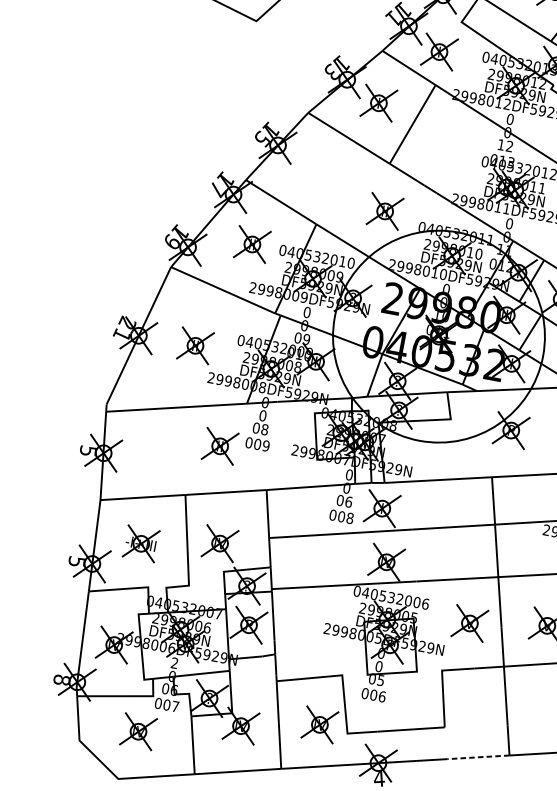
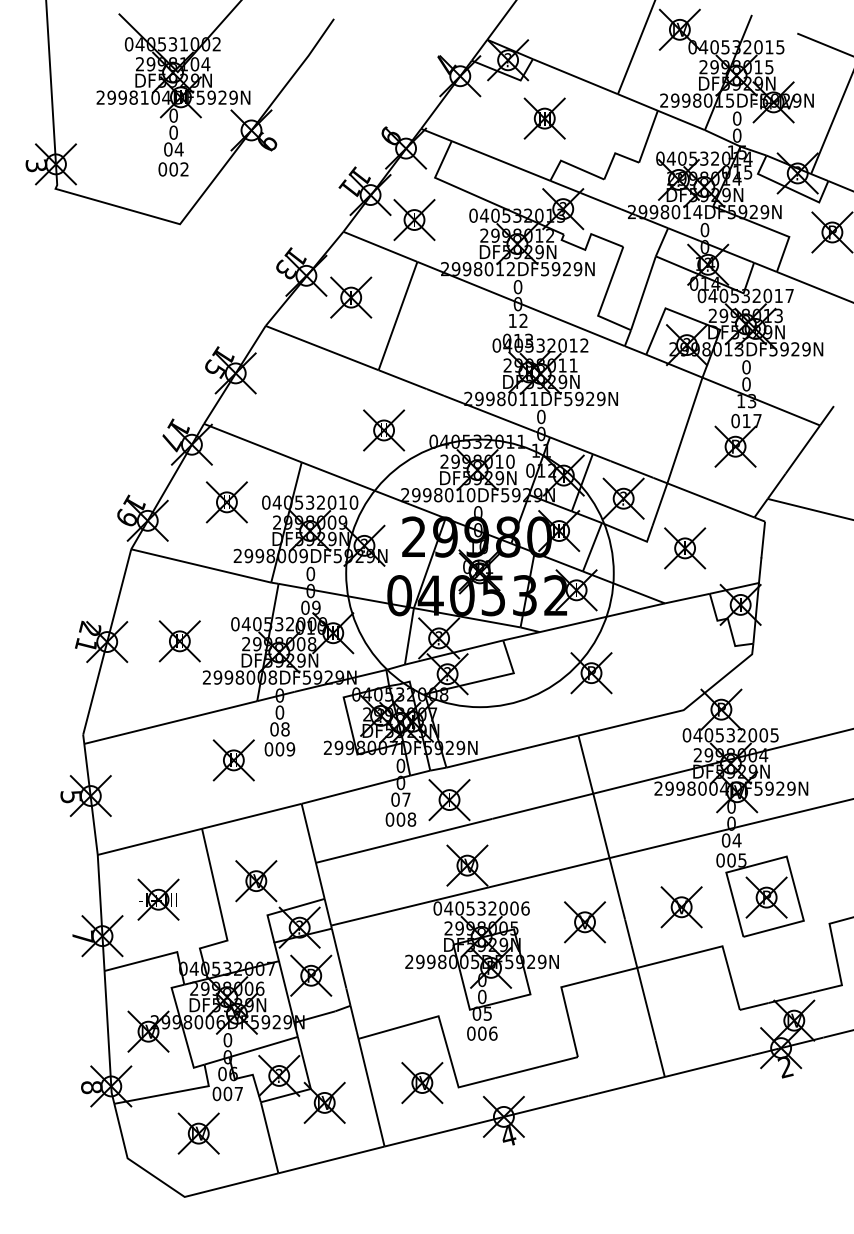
text: (348, 501) -> (406, 799), 06 -> 07
text: (76, 561) -> (82, 936), 5 -> 7
text: (174, 663) -> (227, 1040), 2 -> 0
line: (478, 757) -> (626, 1086), dashed -> solid

